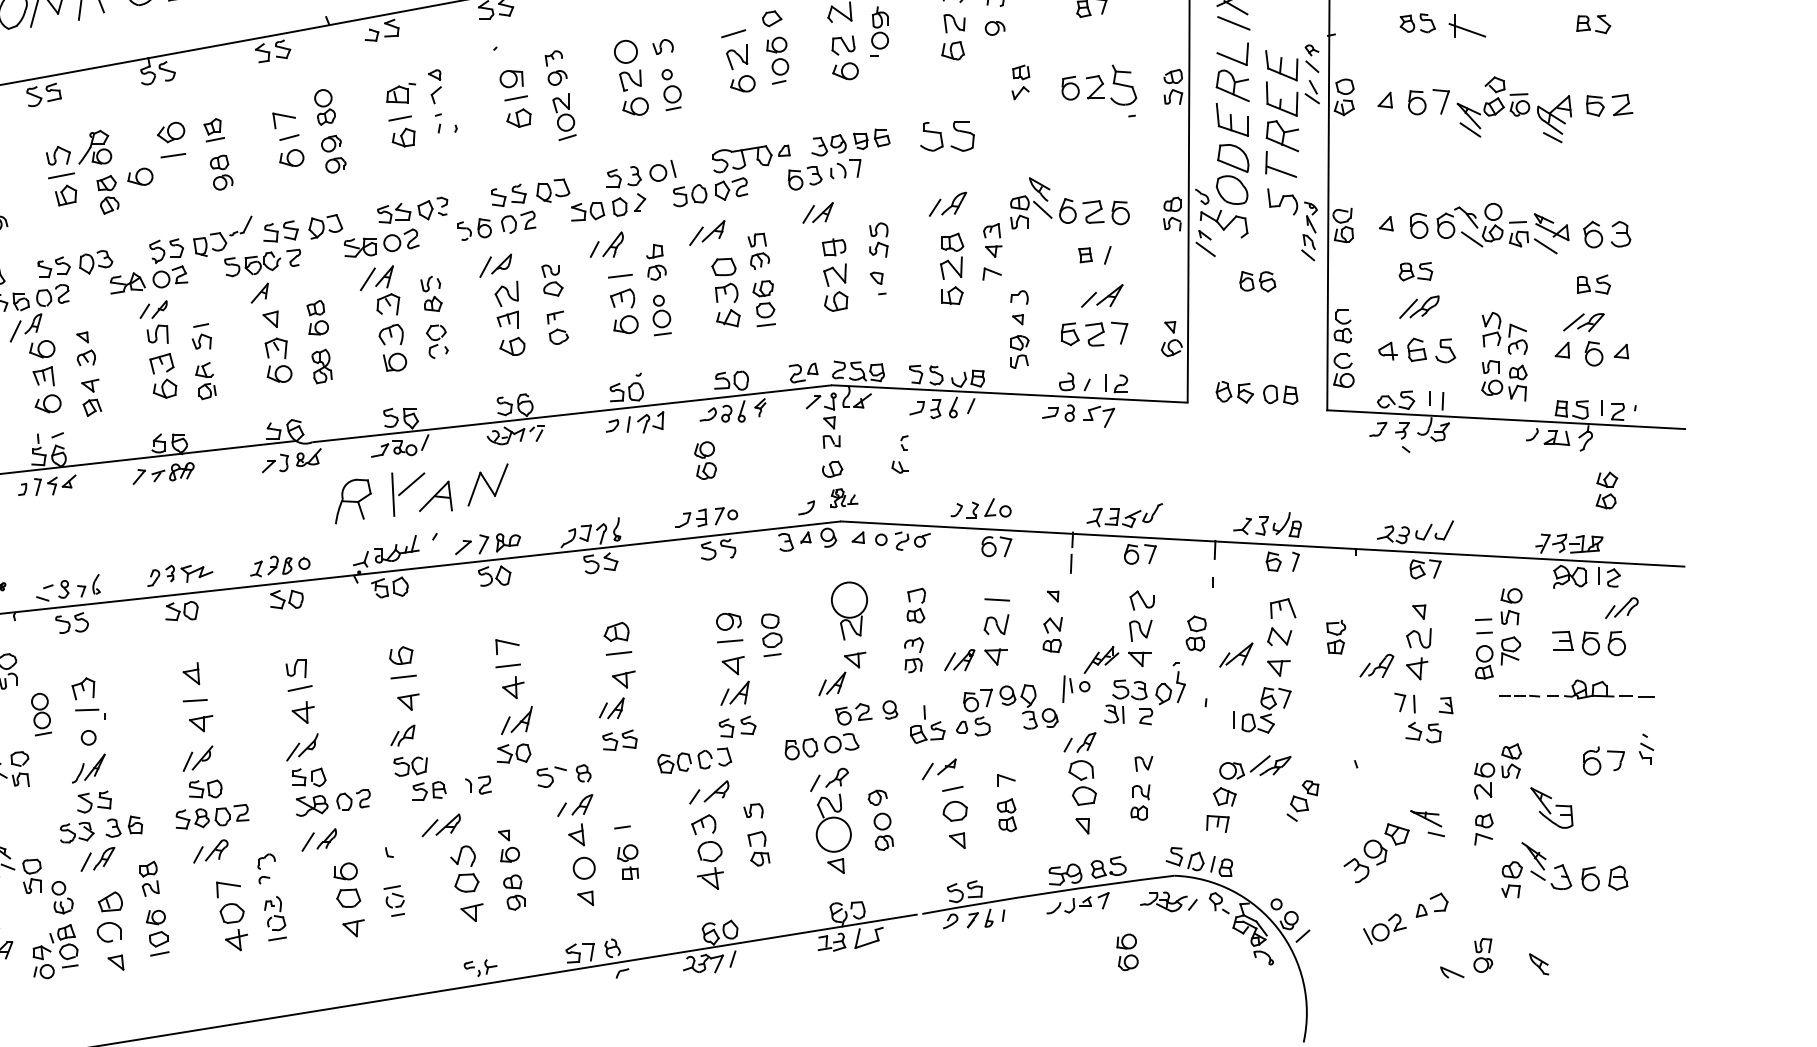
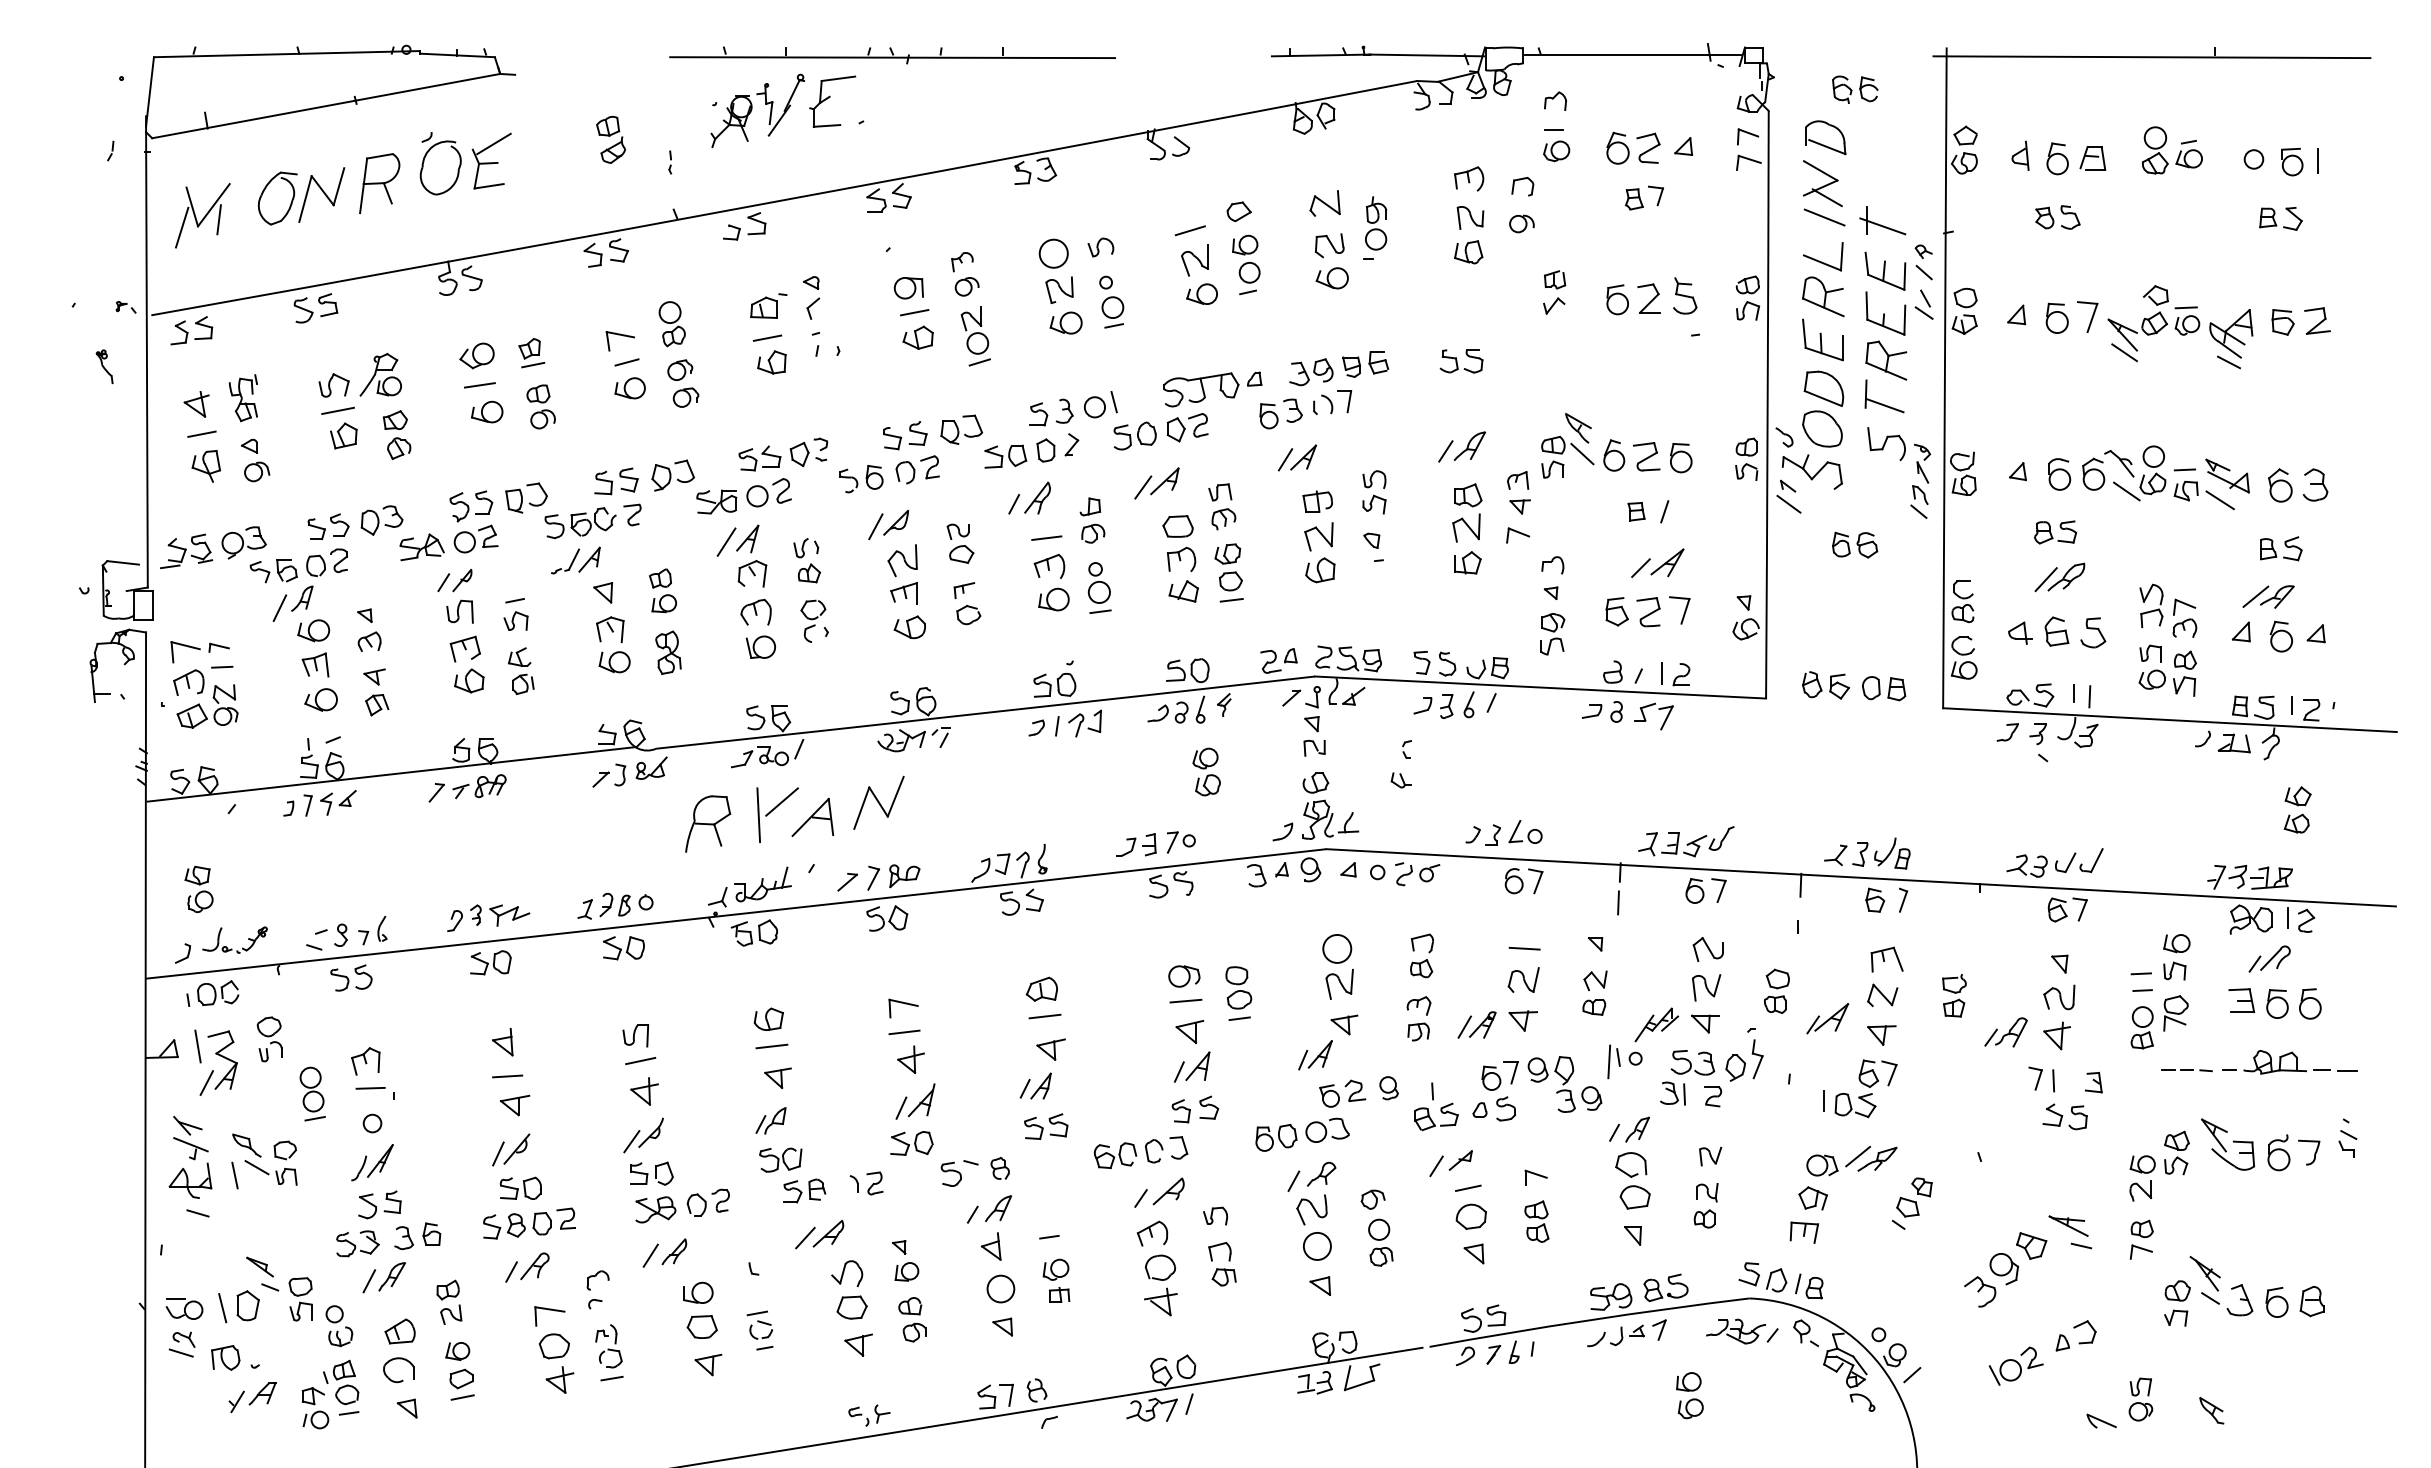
part: (1467, 25) -> (1882, 220), moved
part: (1124, 84) -> (1685, 295), size x0.71
part: (947, 136) -> (1461, 361), size x0.62
part: (140, 176) -> (487, 411), moved
part: (240, 225) -> (565, 561), moved
part: (705, 460) -> (1206, 771), moved
part: (844, 498) -> (1330, 819), size x1.67
circle: (849, 599) -> (1337, 948), size x0.62
part: (1621, 607) -> (2269, 958), moved
part: (1551, 807) -> (2227, 1144), moved
circle: (833, 833) -> (1316, 1245), size x0.62

